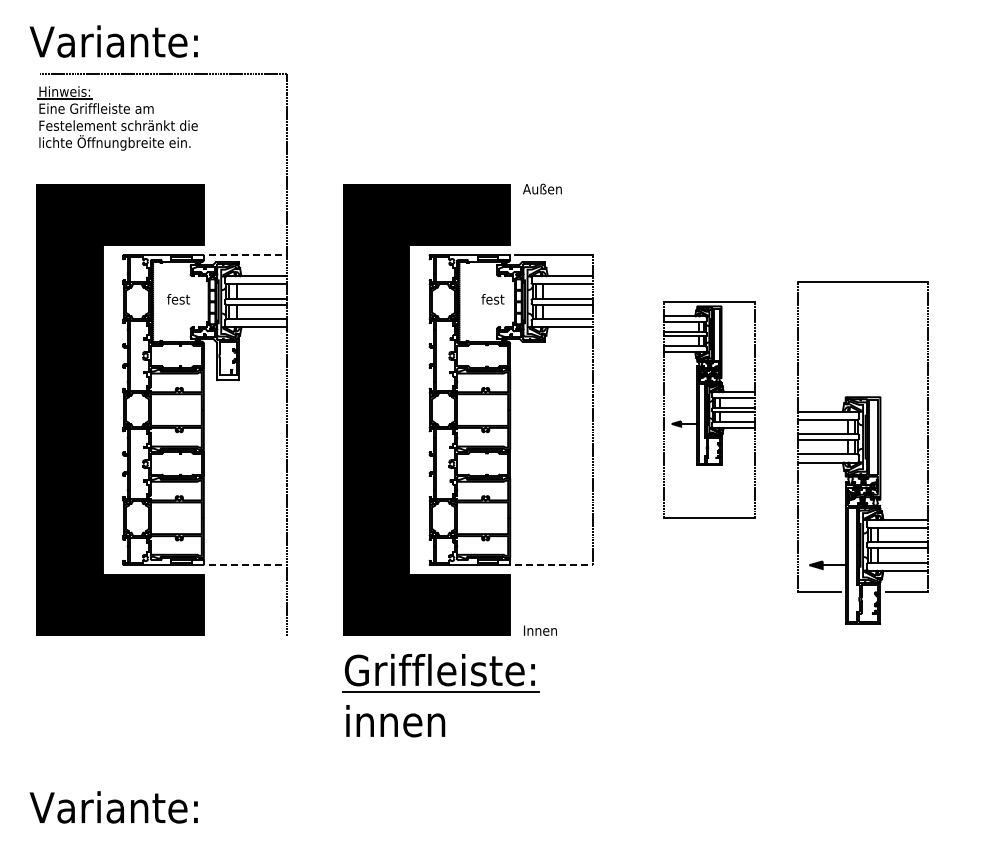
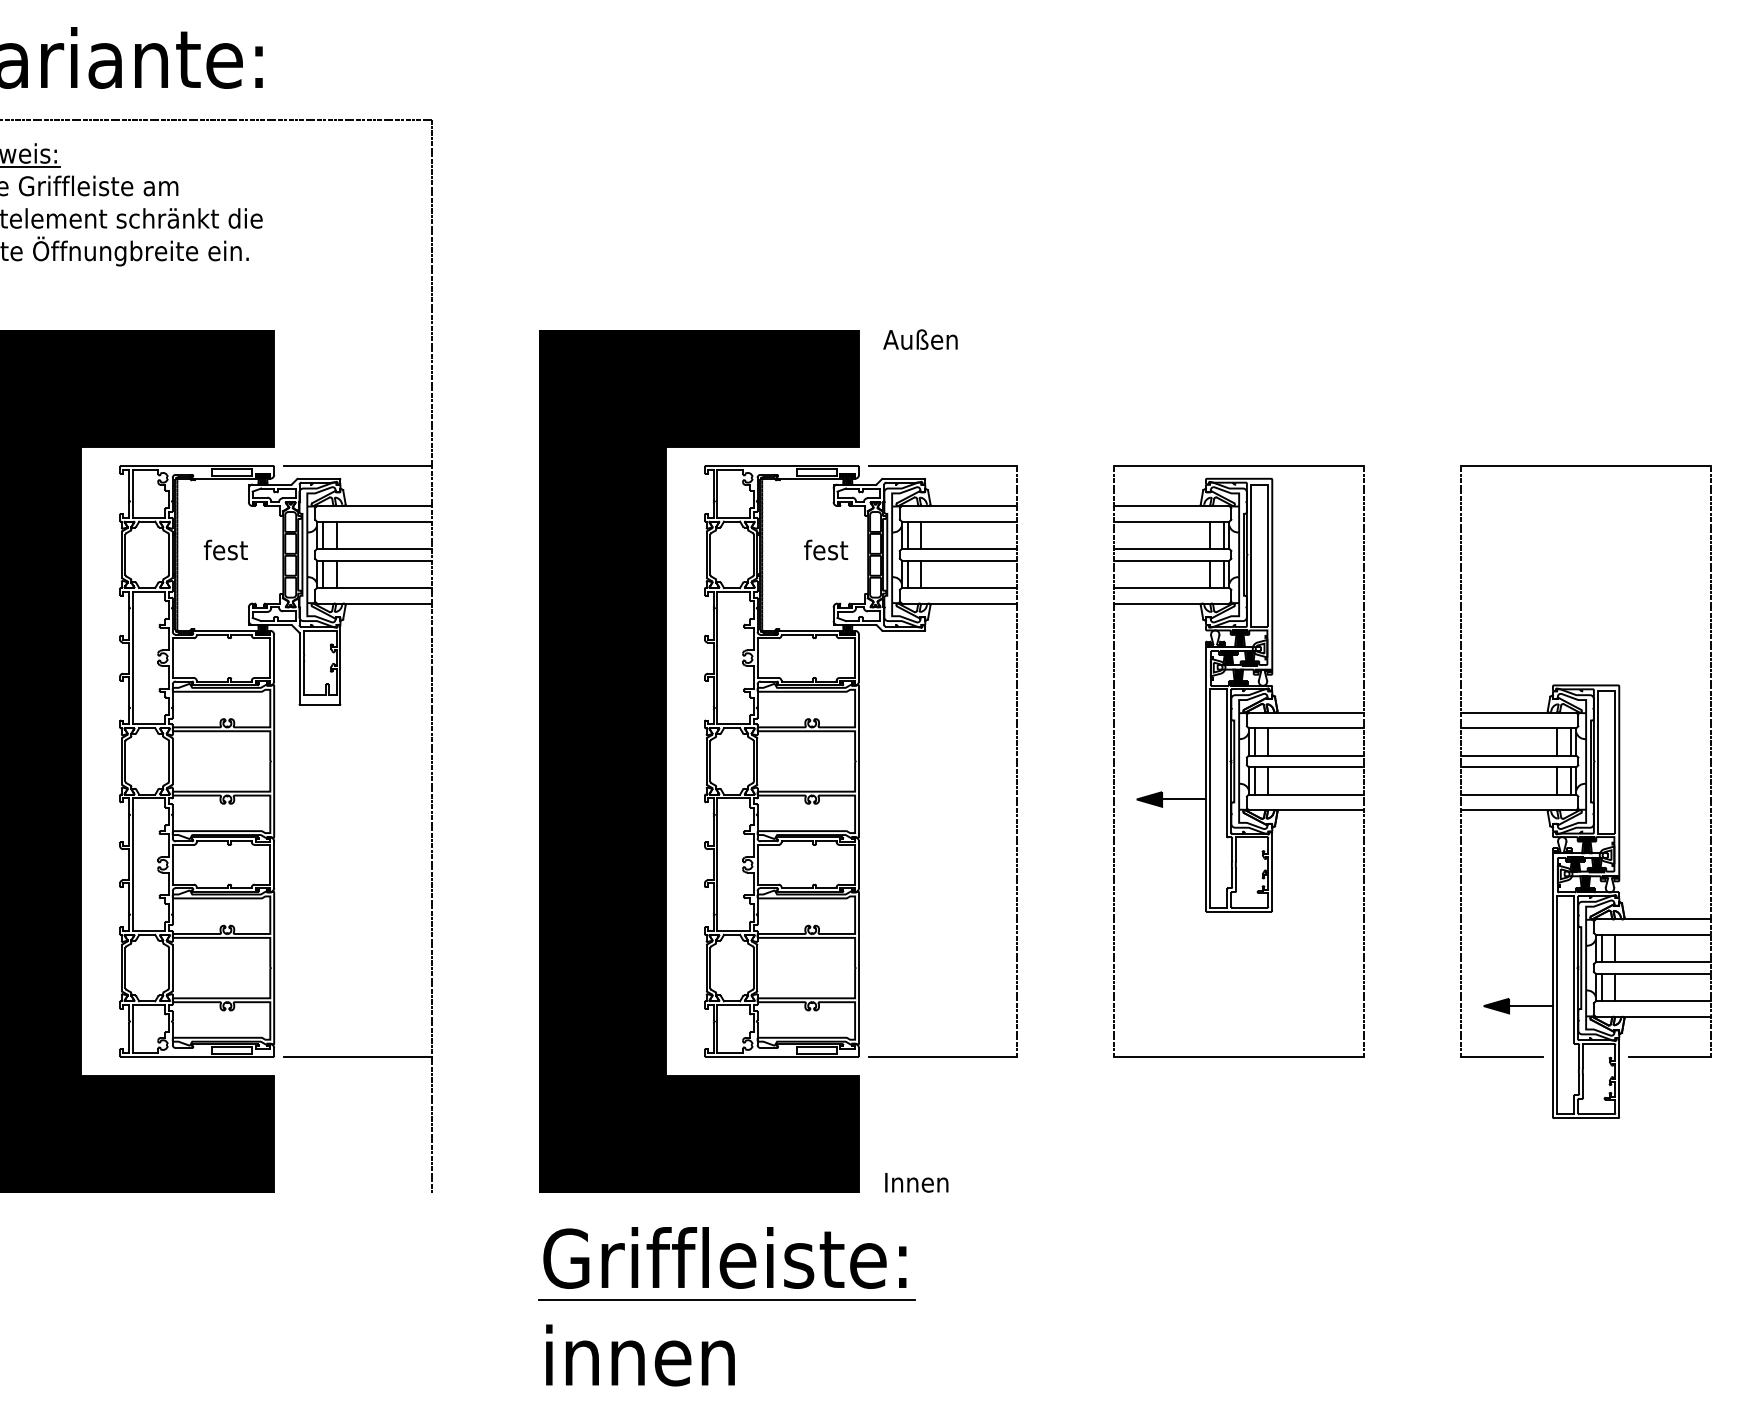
line: (247, 255) -> (357, 466), dashed -> solid
part: (709, 409) -> (1239, 760), size x1.43
part: (862, 452) -> (1585, 790), moved
line: (247, 564) -> (357, 1056), dashed -> solid
line: (554, 564) -> (943, 1056), dashed -> solid

